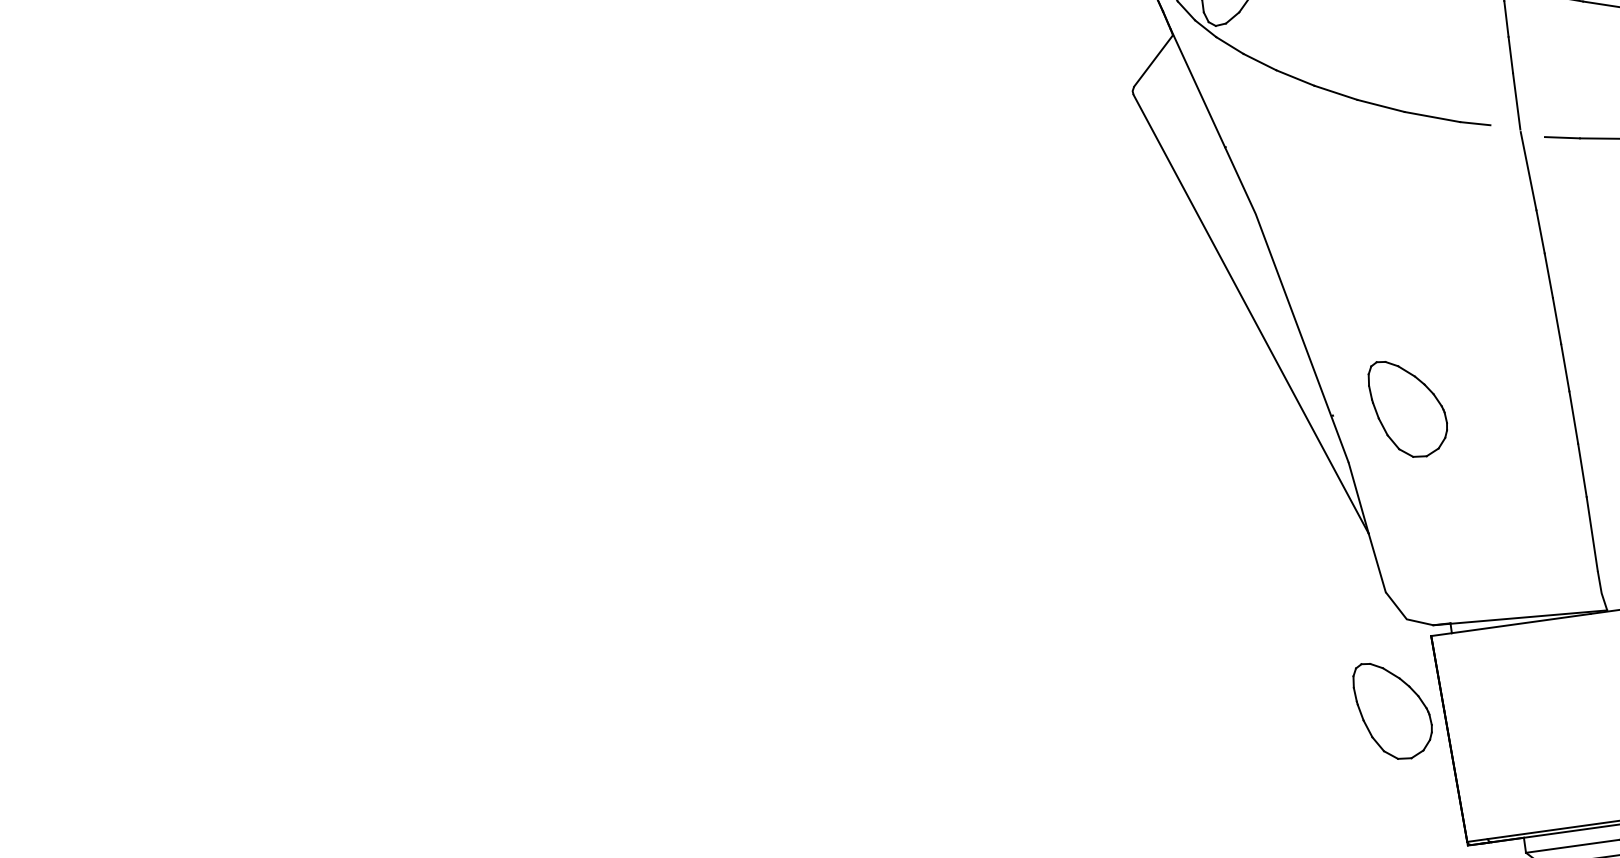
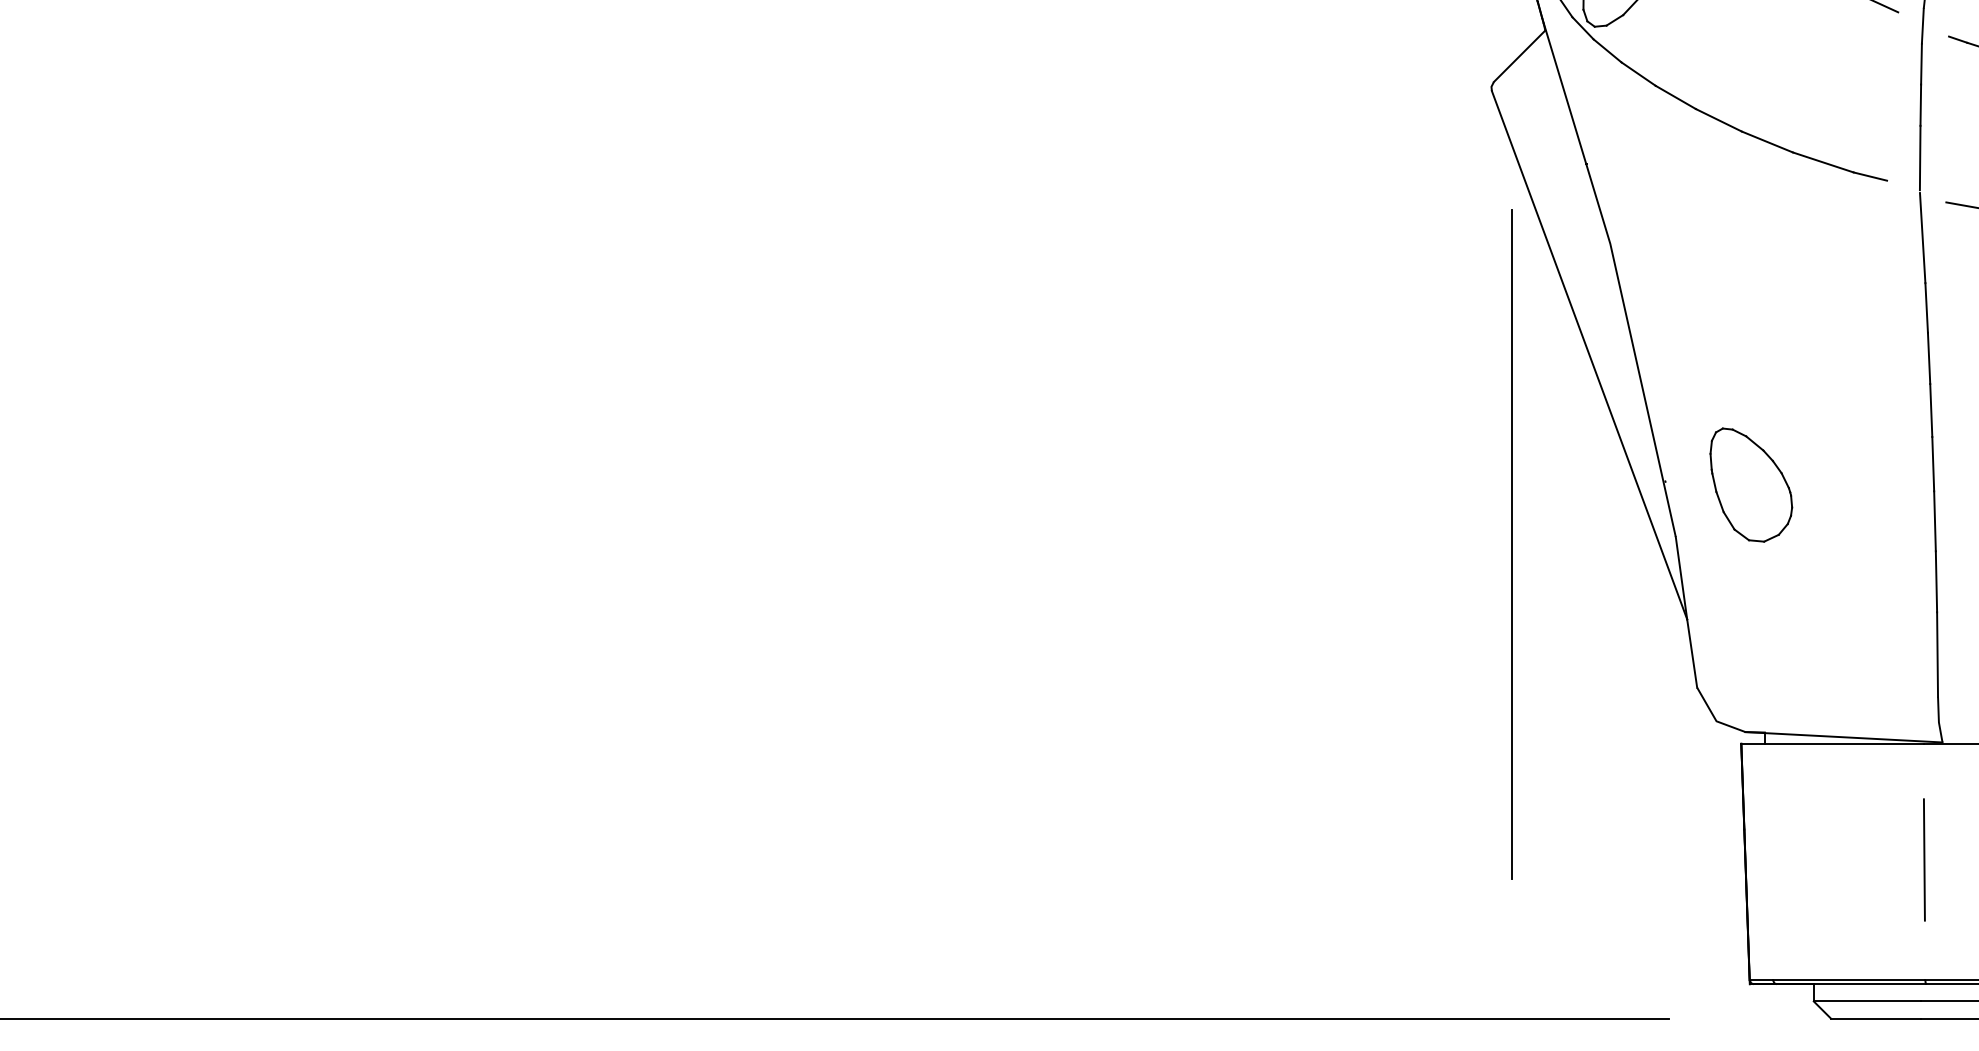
line: (1205, 489) -> (1511, 544), added
part: (1393, 709) -> (1687, 820), removed
line: (1604, 715) -> (1923, 859), added

